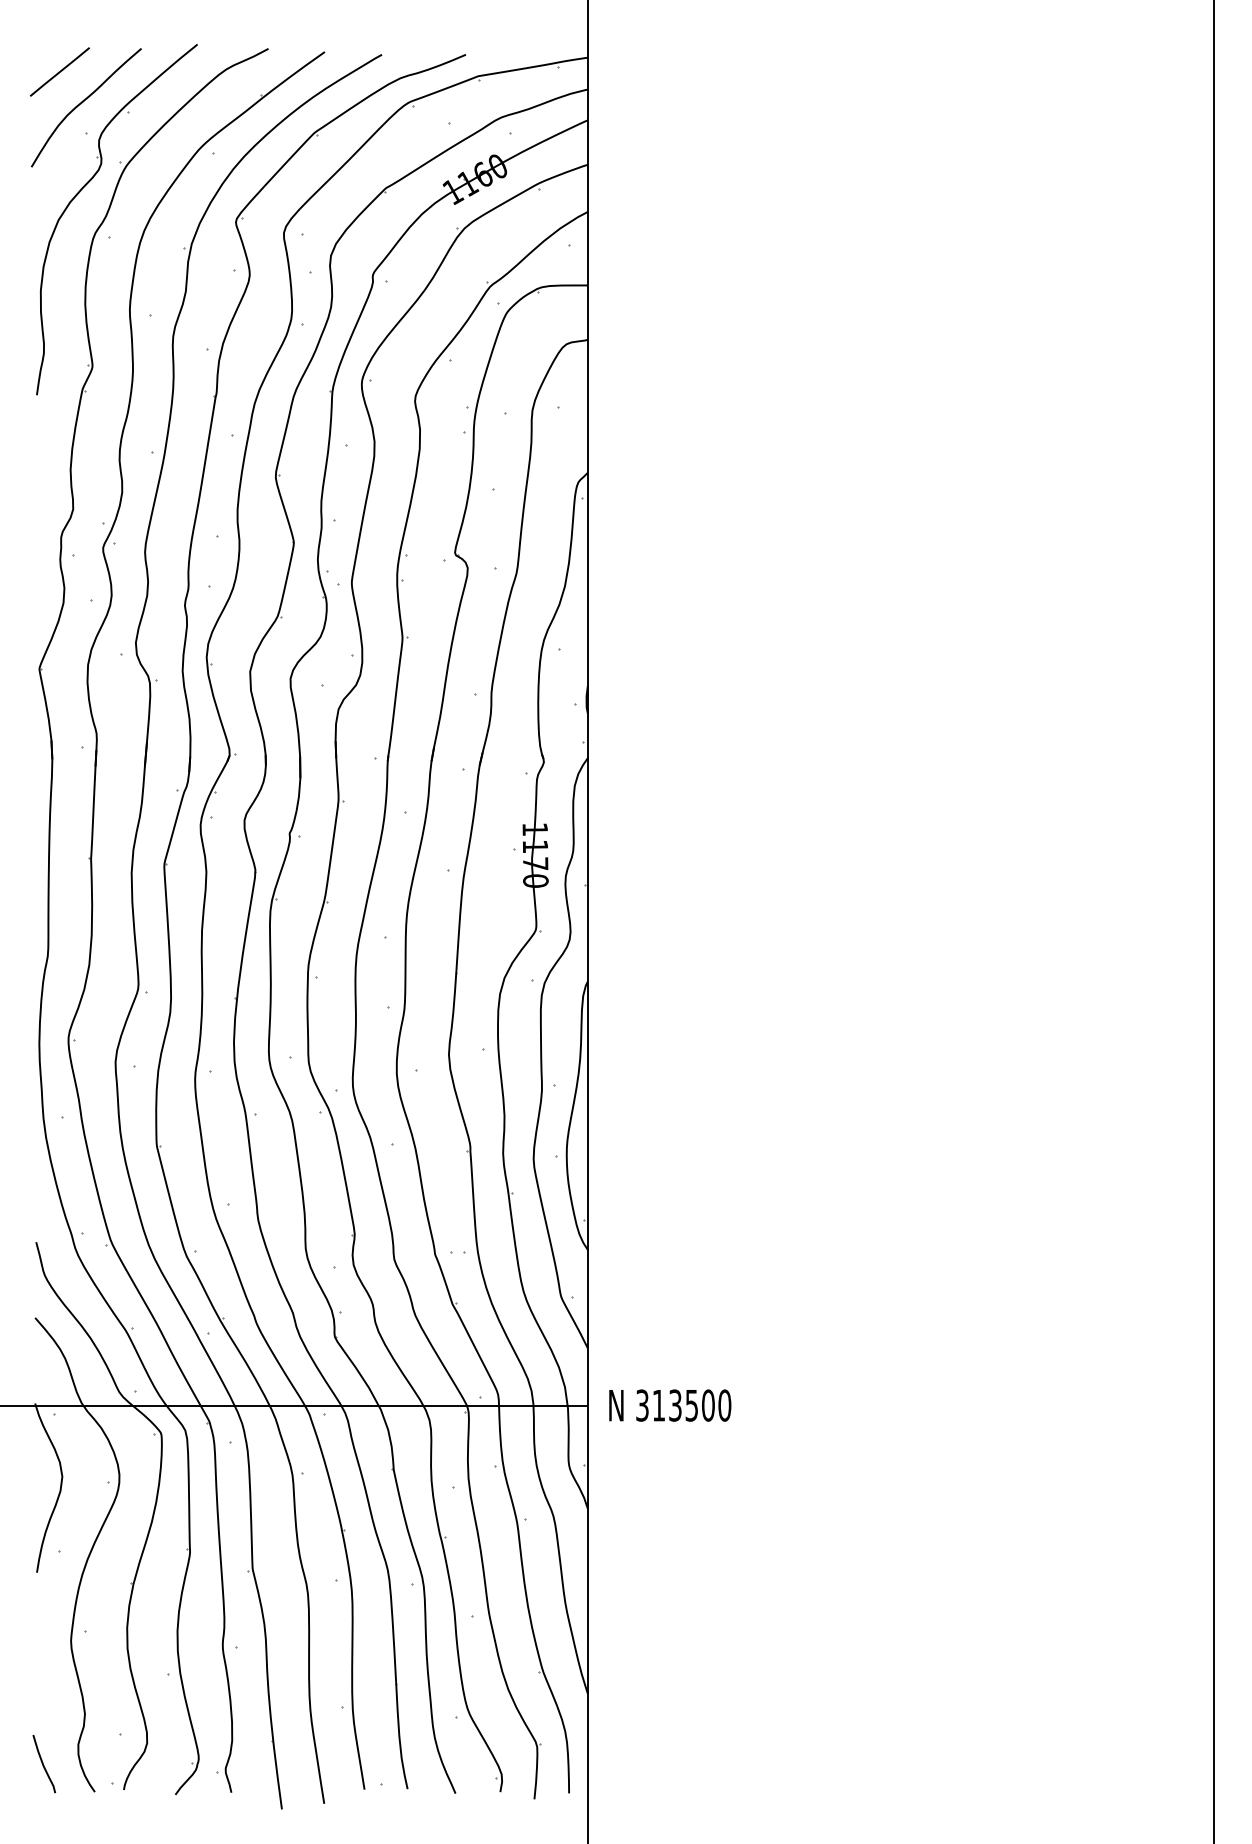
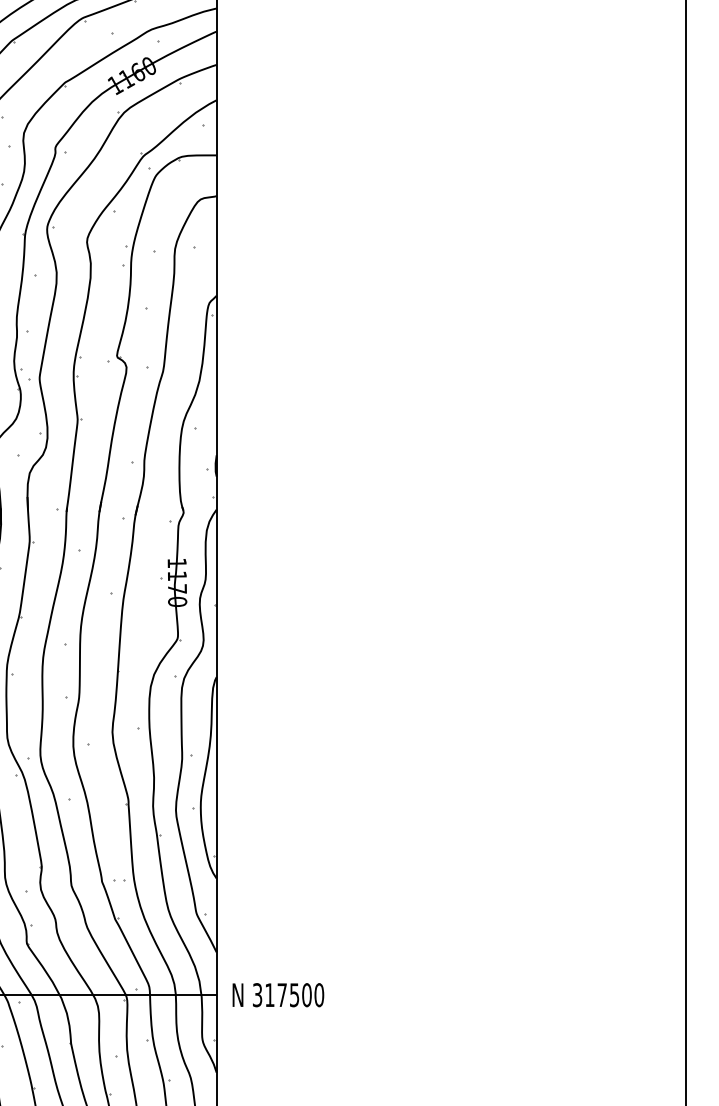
text: (675, 1405) -> (282, 995), 313500 -> 317500

